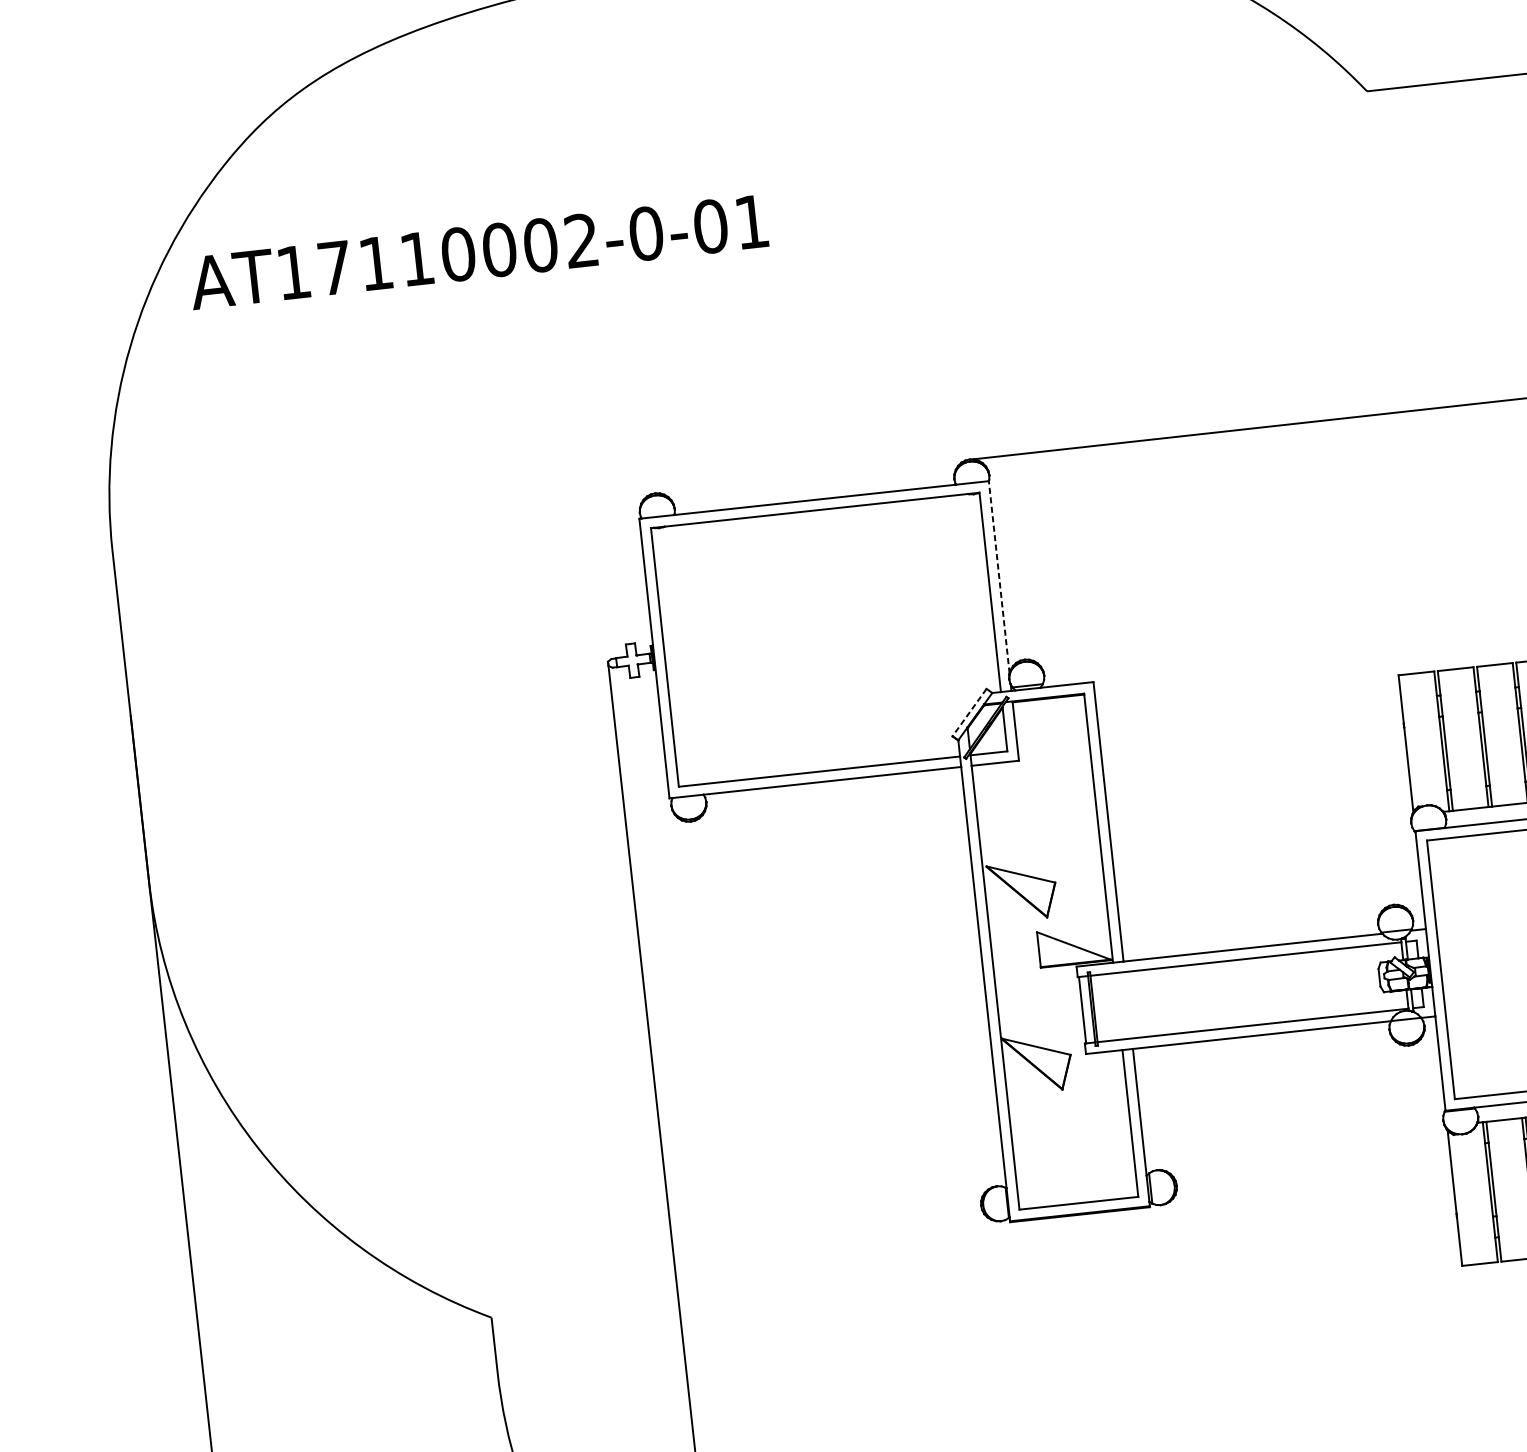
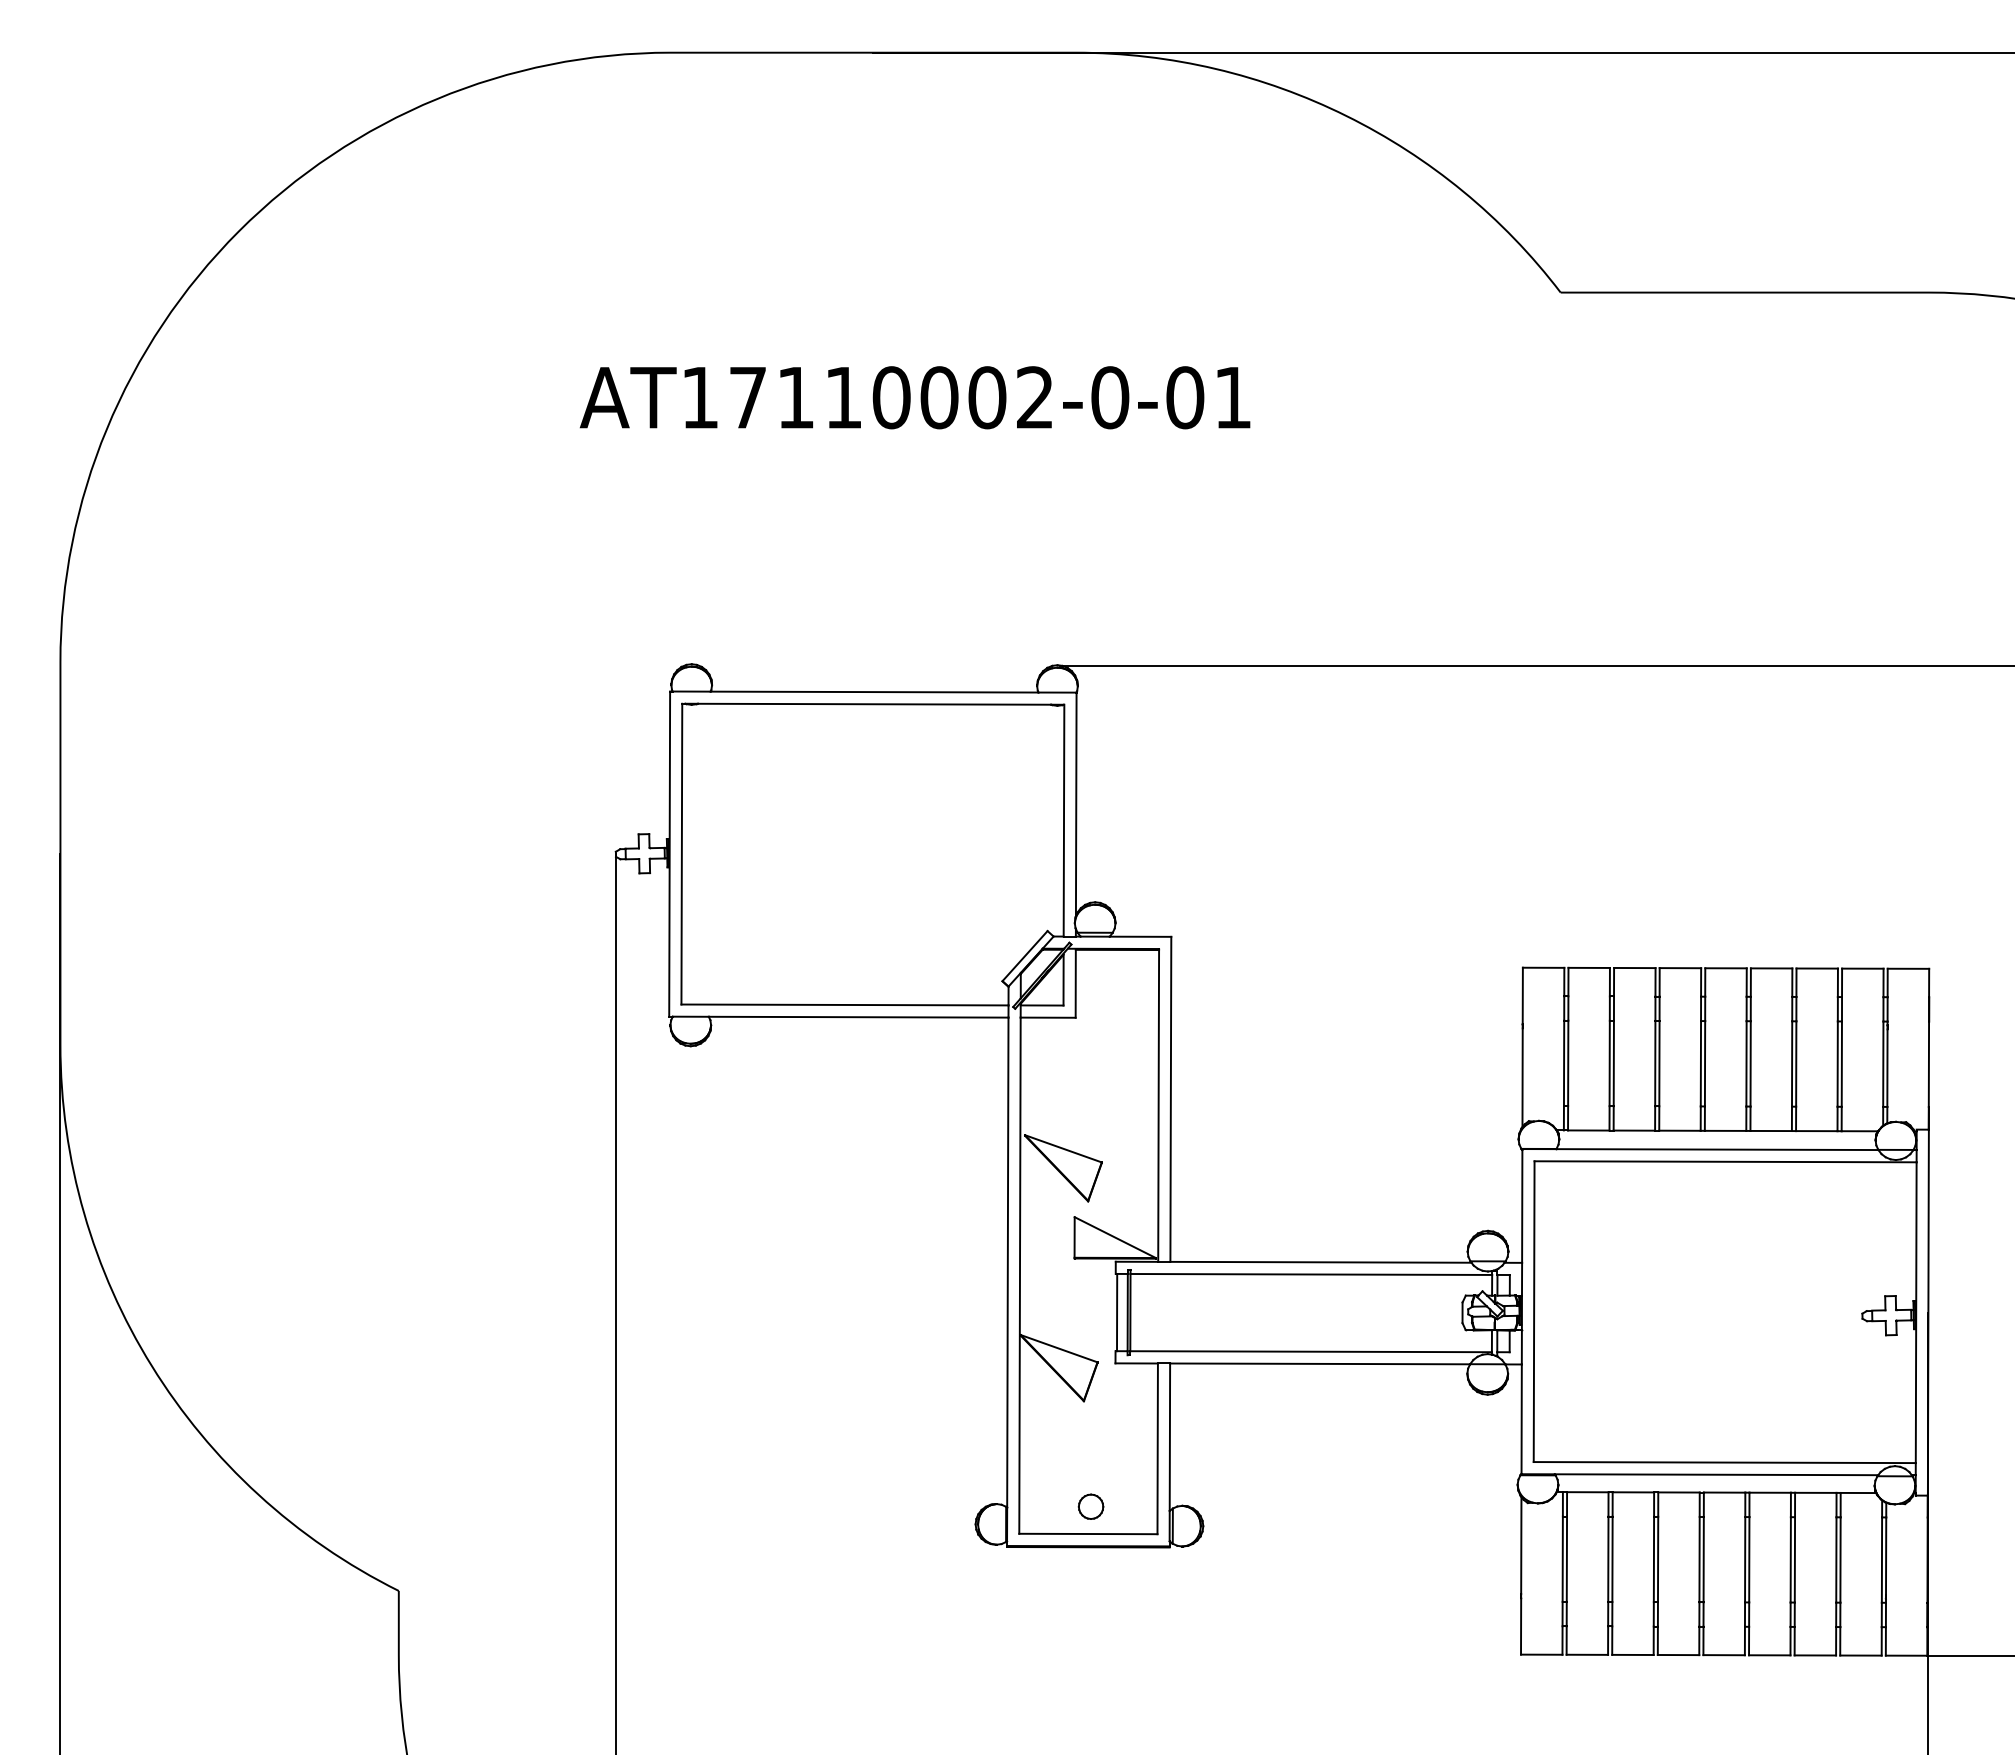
text: (478, 252) -> (914, 397), moved
line: (999, 577) -> (1076, 804), dashed -> solid
line: (970, 712) -> (1025, 956), dashed -> solid
part: (1078, 1179) -> (1090, 1506), added

